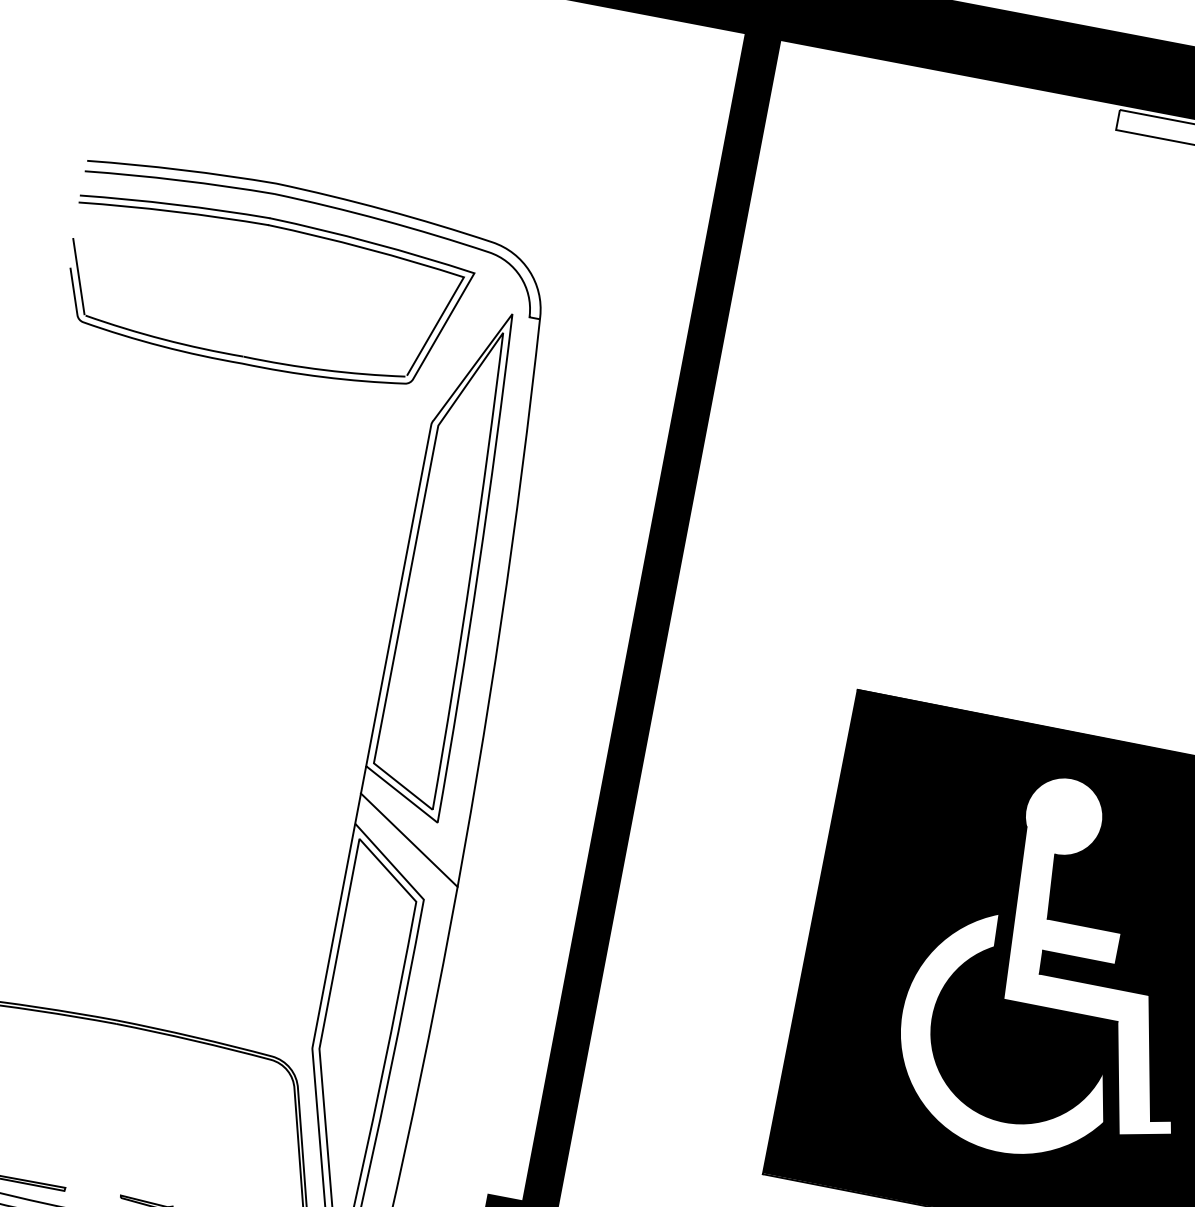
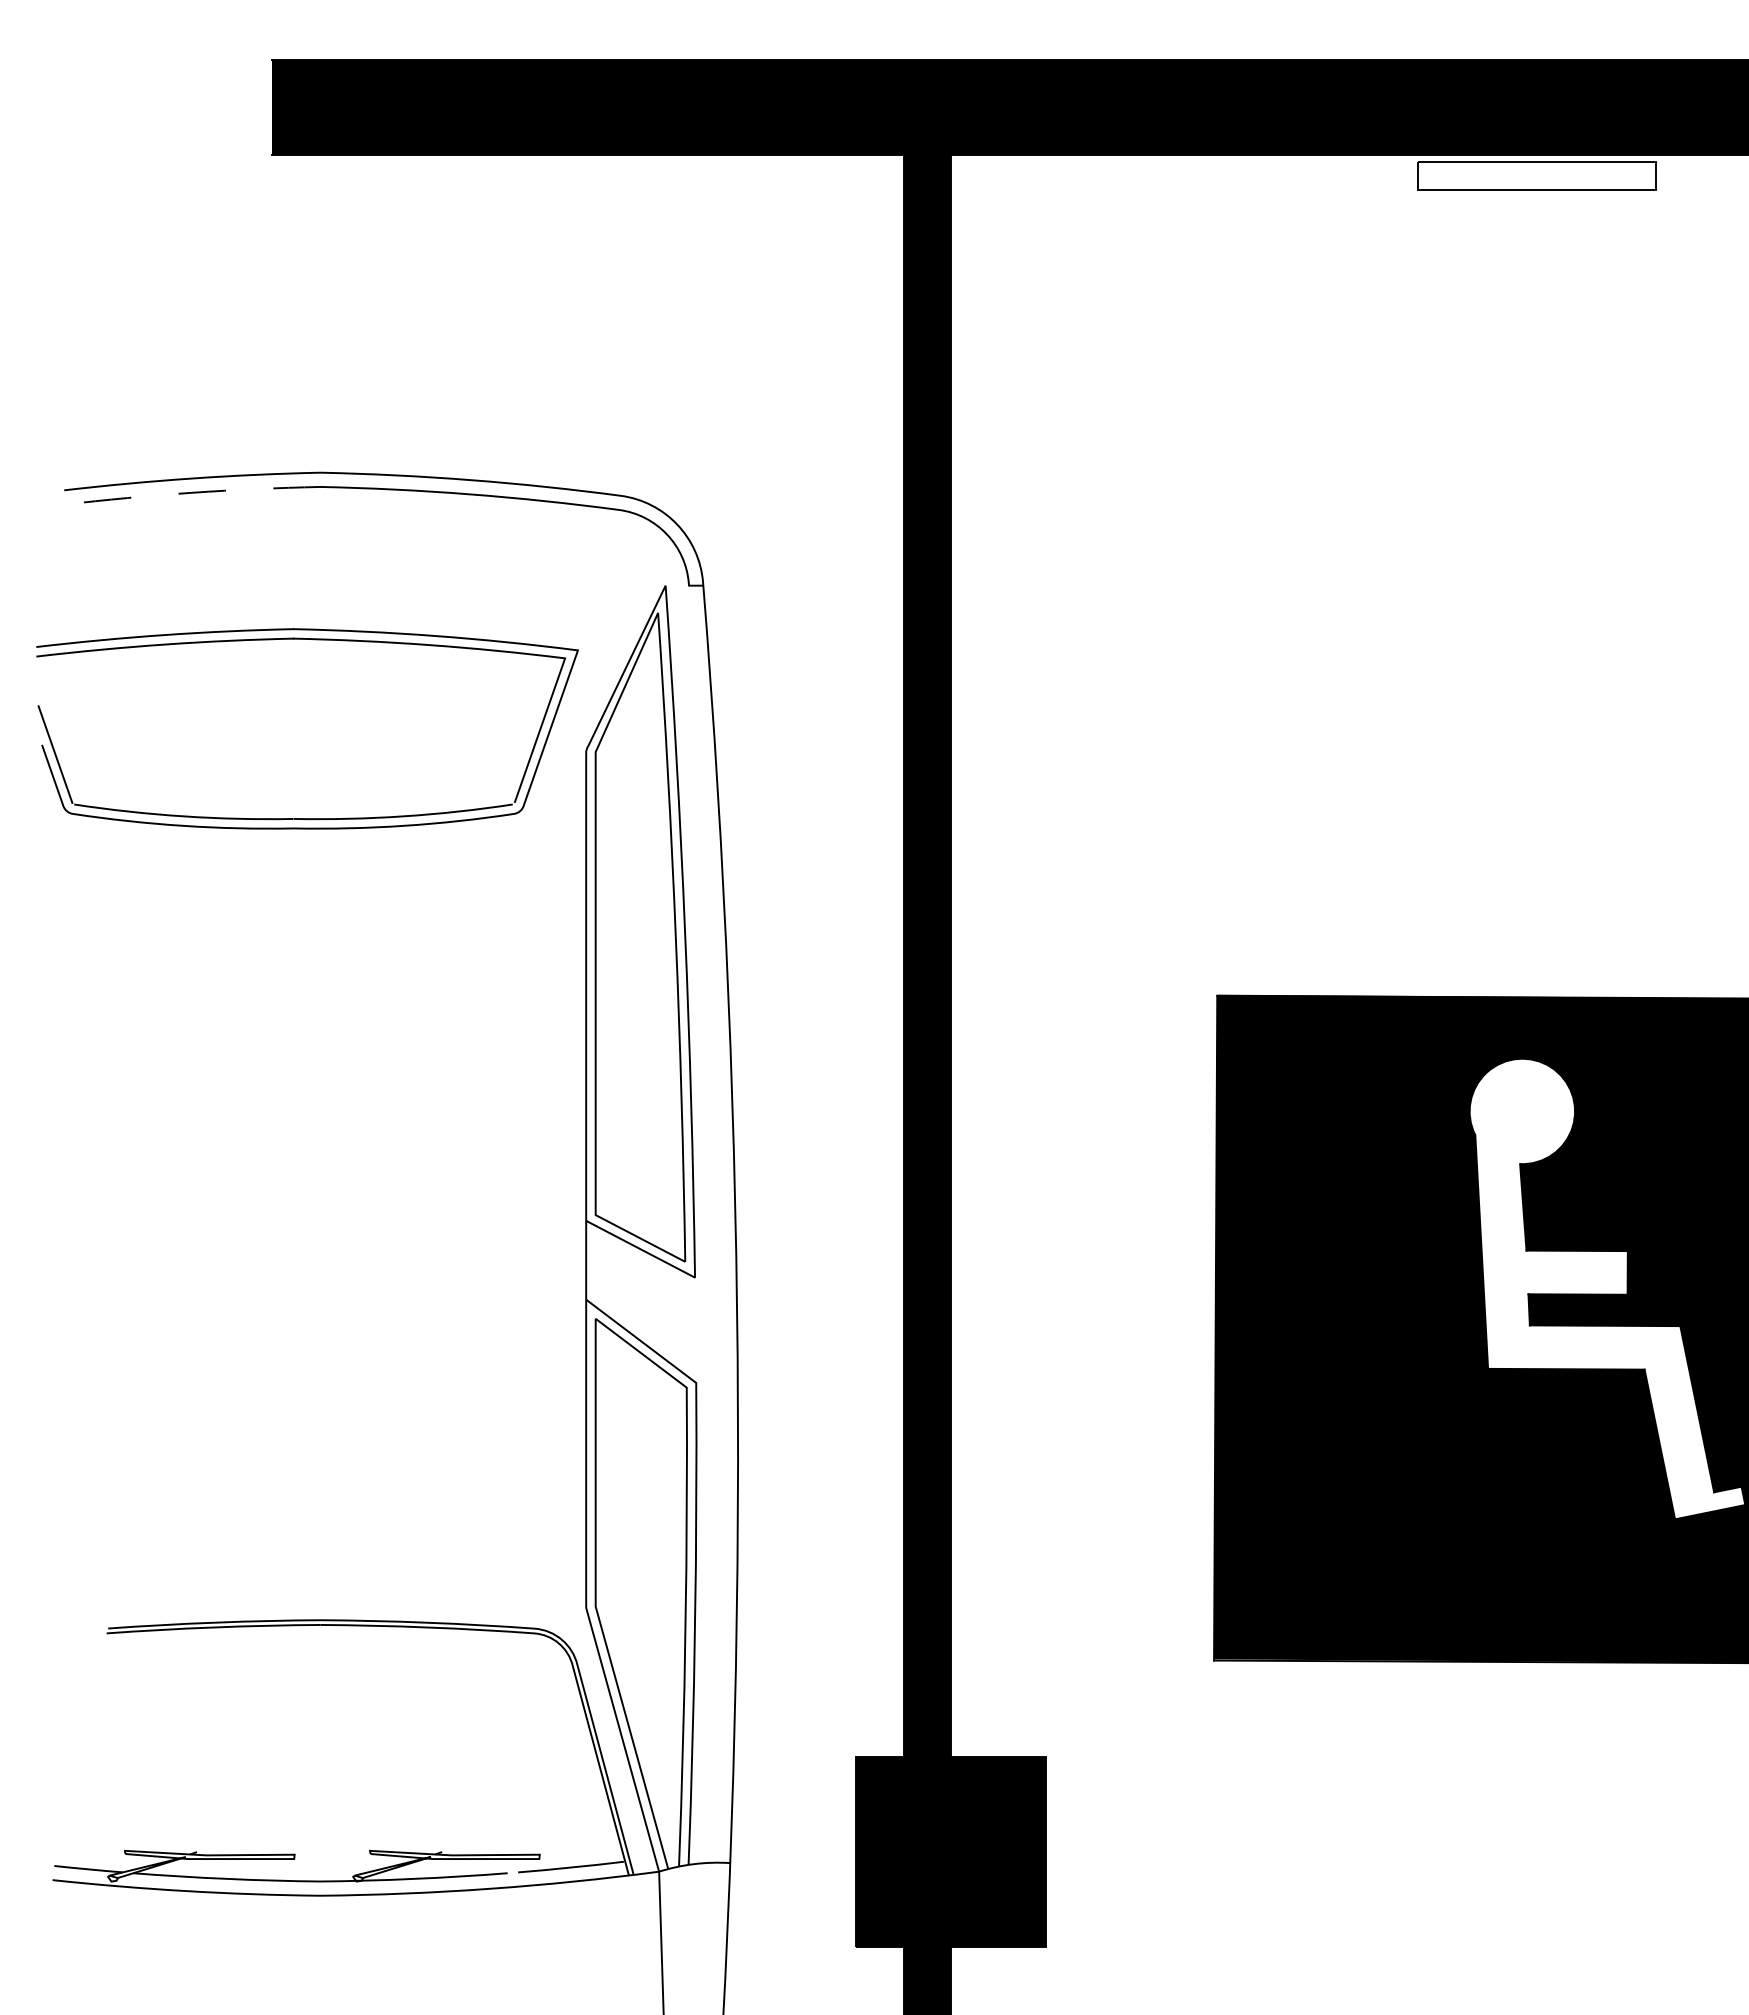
arc: (180, 180) -> (192, 492), solid -> dashed
part: (282, 229) -> (313, 640), moved
line: (409, 839) -> (661, 1307), removed

